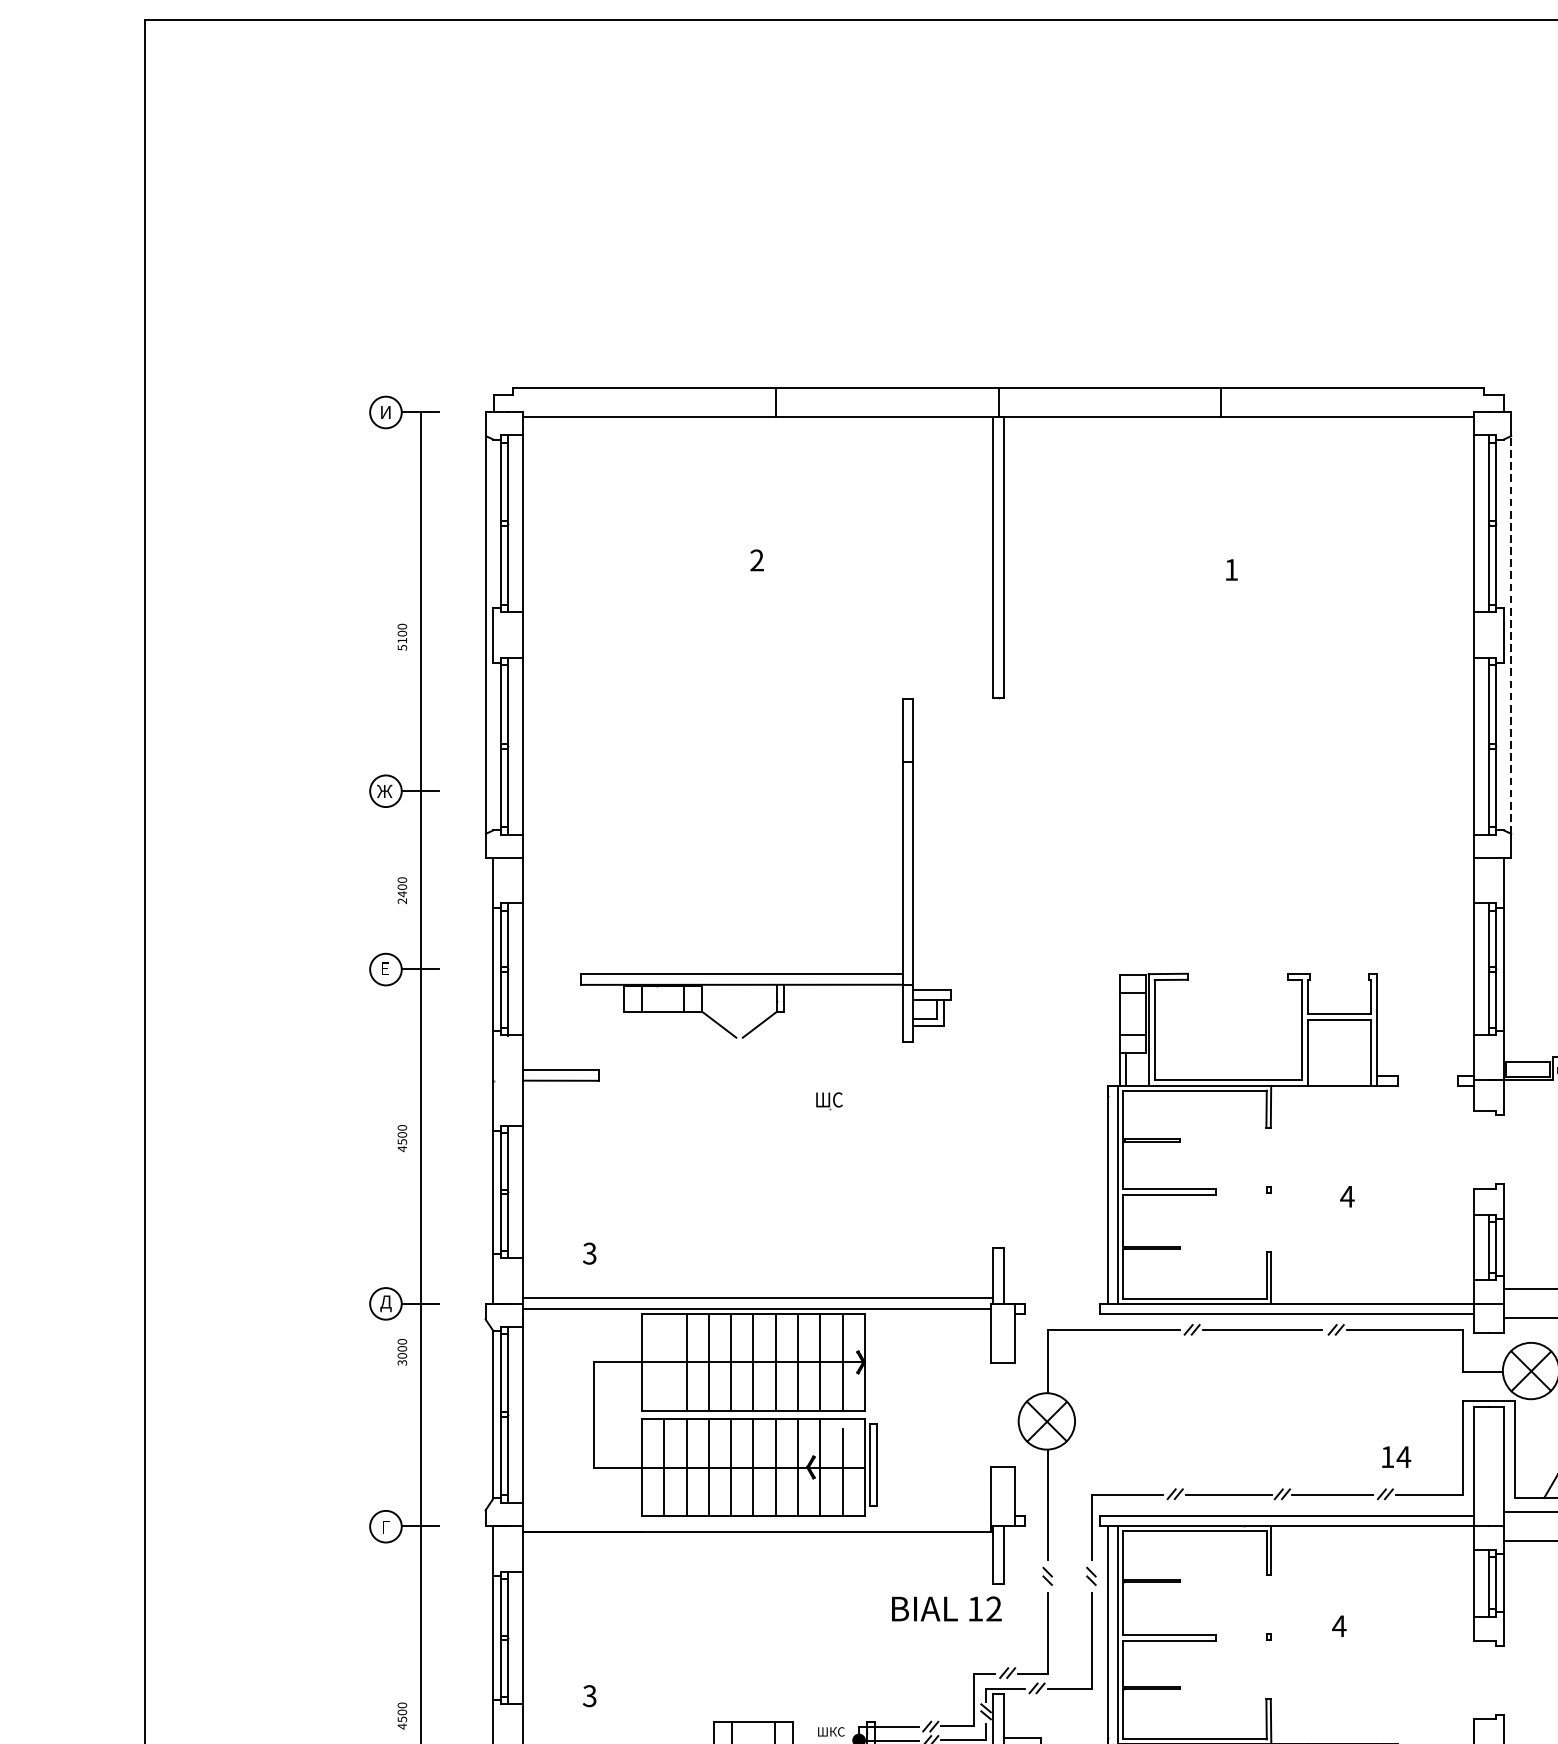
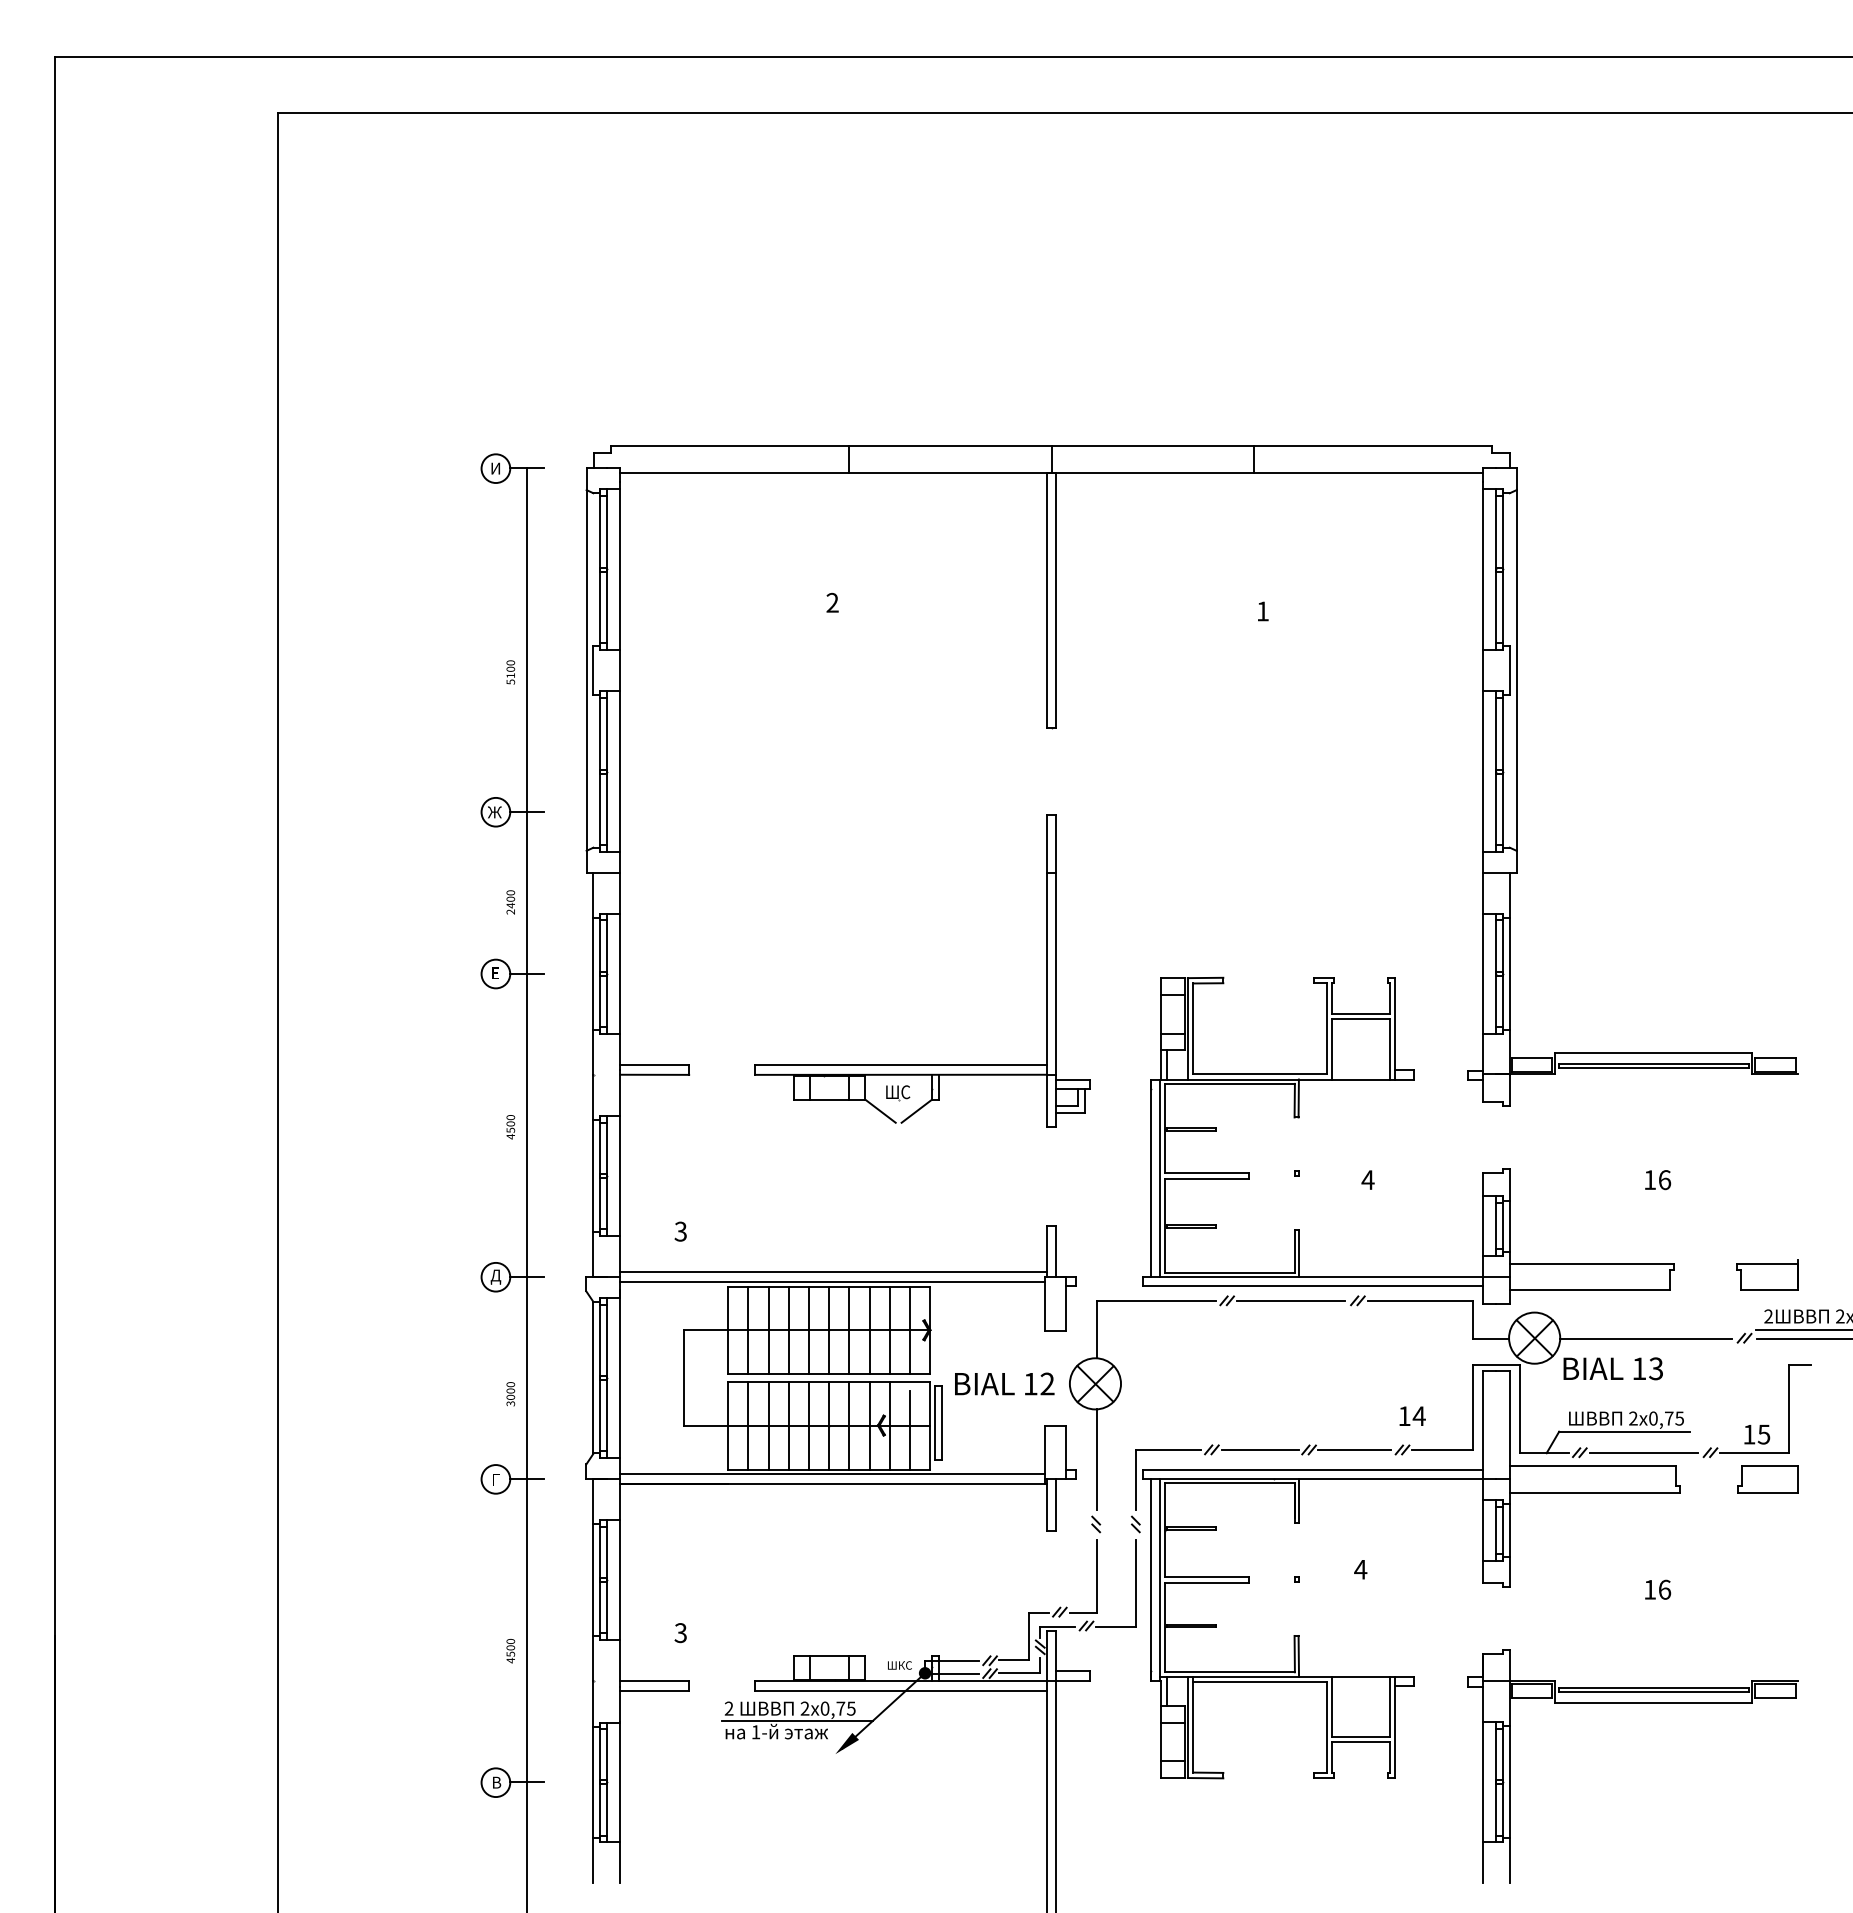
line: (1511, 633) -> (1516, 669), dashed -> solid
part: (765, 973) -> (922, 1064), moved
text: (402, 1352) -> (510, 1394), moved
line: (664, 1362) -> (748, 1330), added
line: (757, 1521) -> (832, 1474), added
text: (946, 1608) -> (1004, 1383), moved

